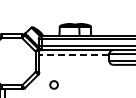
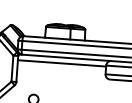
line: (74, 54) -> (62, 62), dashed -> solid

